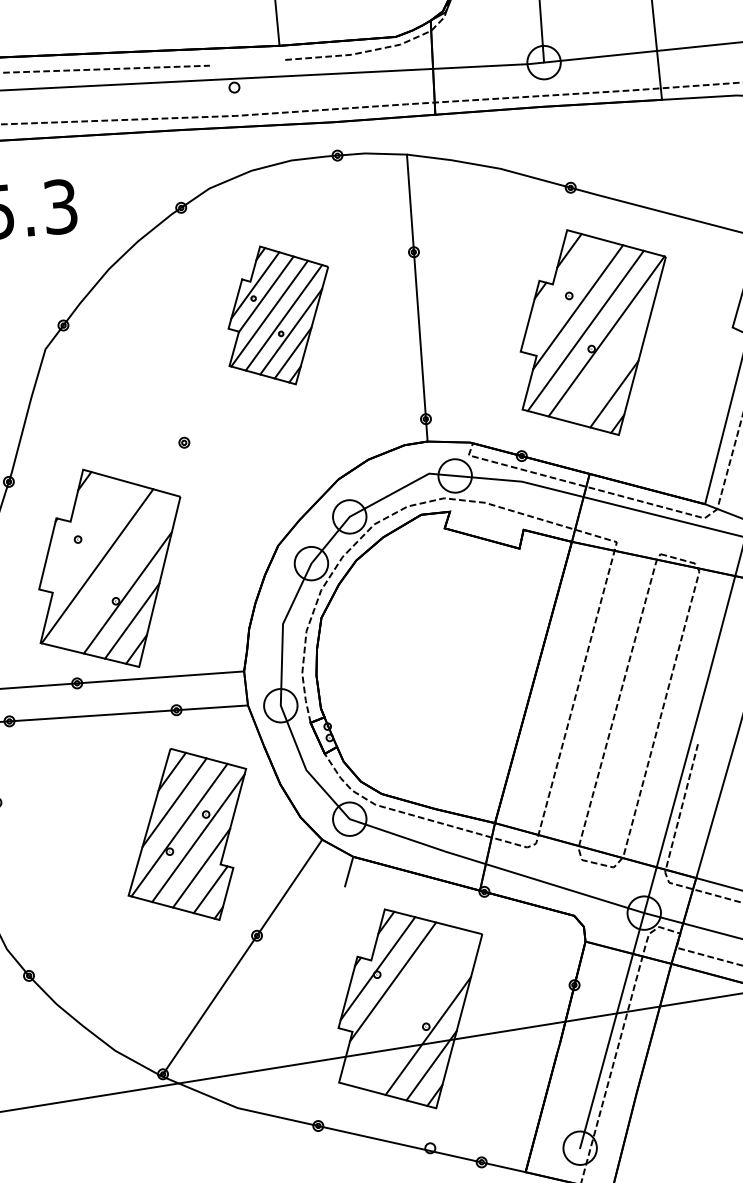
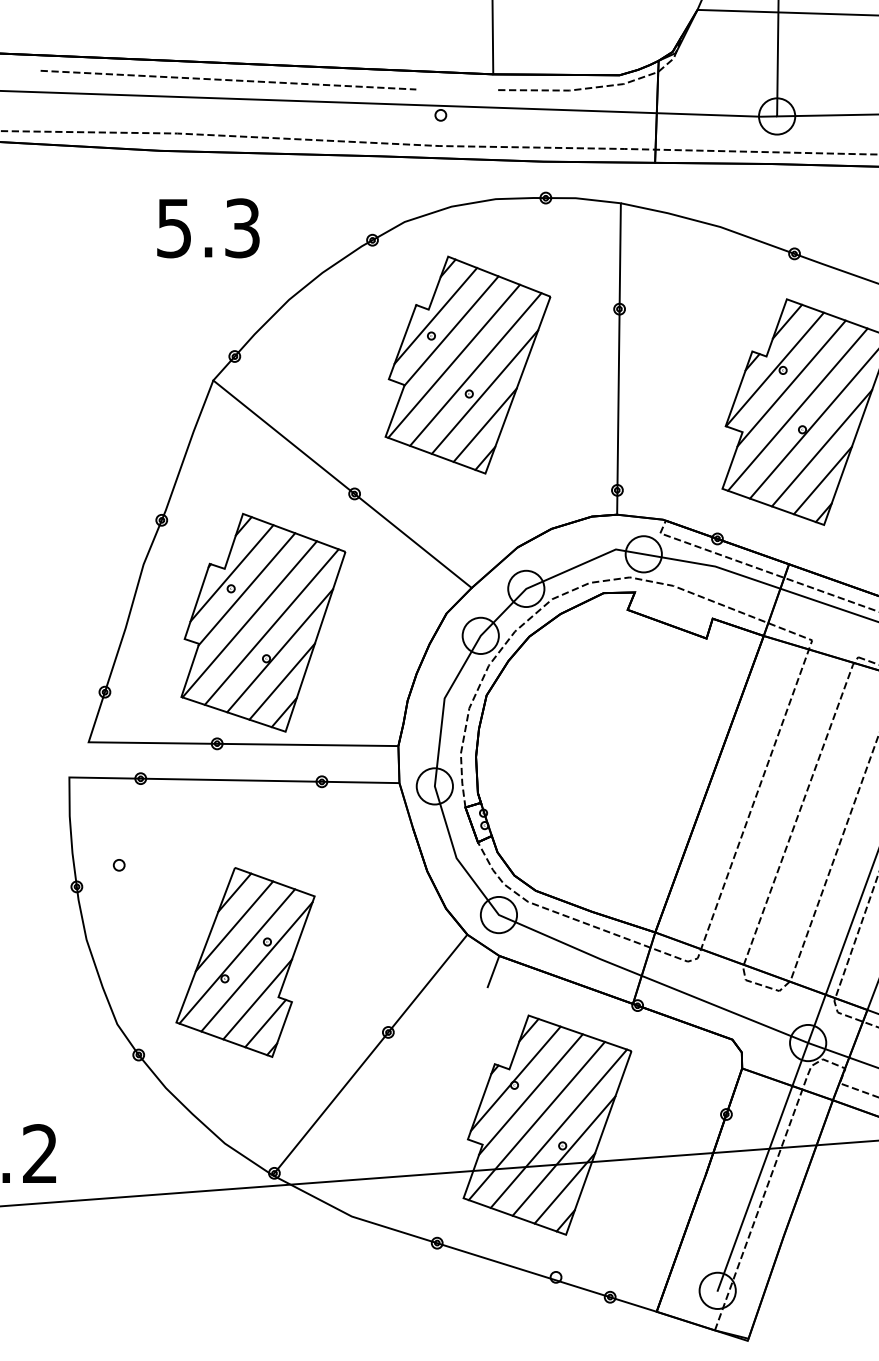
line: (561, 295) -> (774, 369), added
part: (278, 314) -> (467, 364), size x1.43
line: (610, 364) -> (821, 448), added
line: (172, 434) -> (342, 483), added
line: (77, 525) -> (231, 573), added
line: (92, 539) -> (246, 589), added
line: (118, 571) -> (271, 626), added
part: (187, 835) -> (245, 962), moved
line: (400, 1005) -> (536, 1120), added
line: (421, 1011) -> (558, 1128), added

